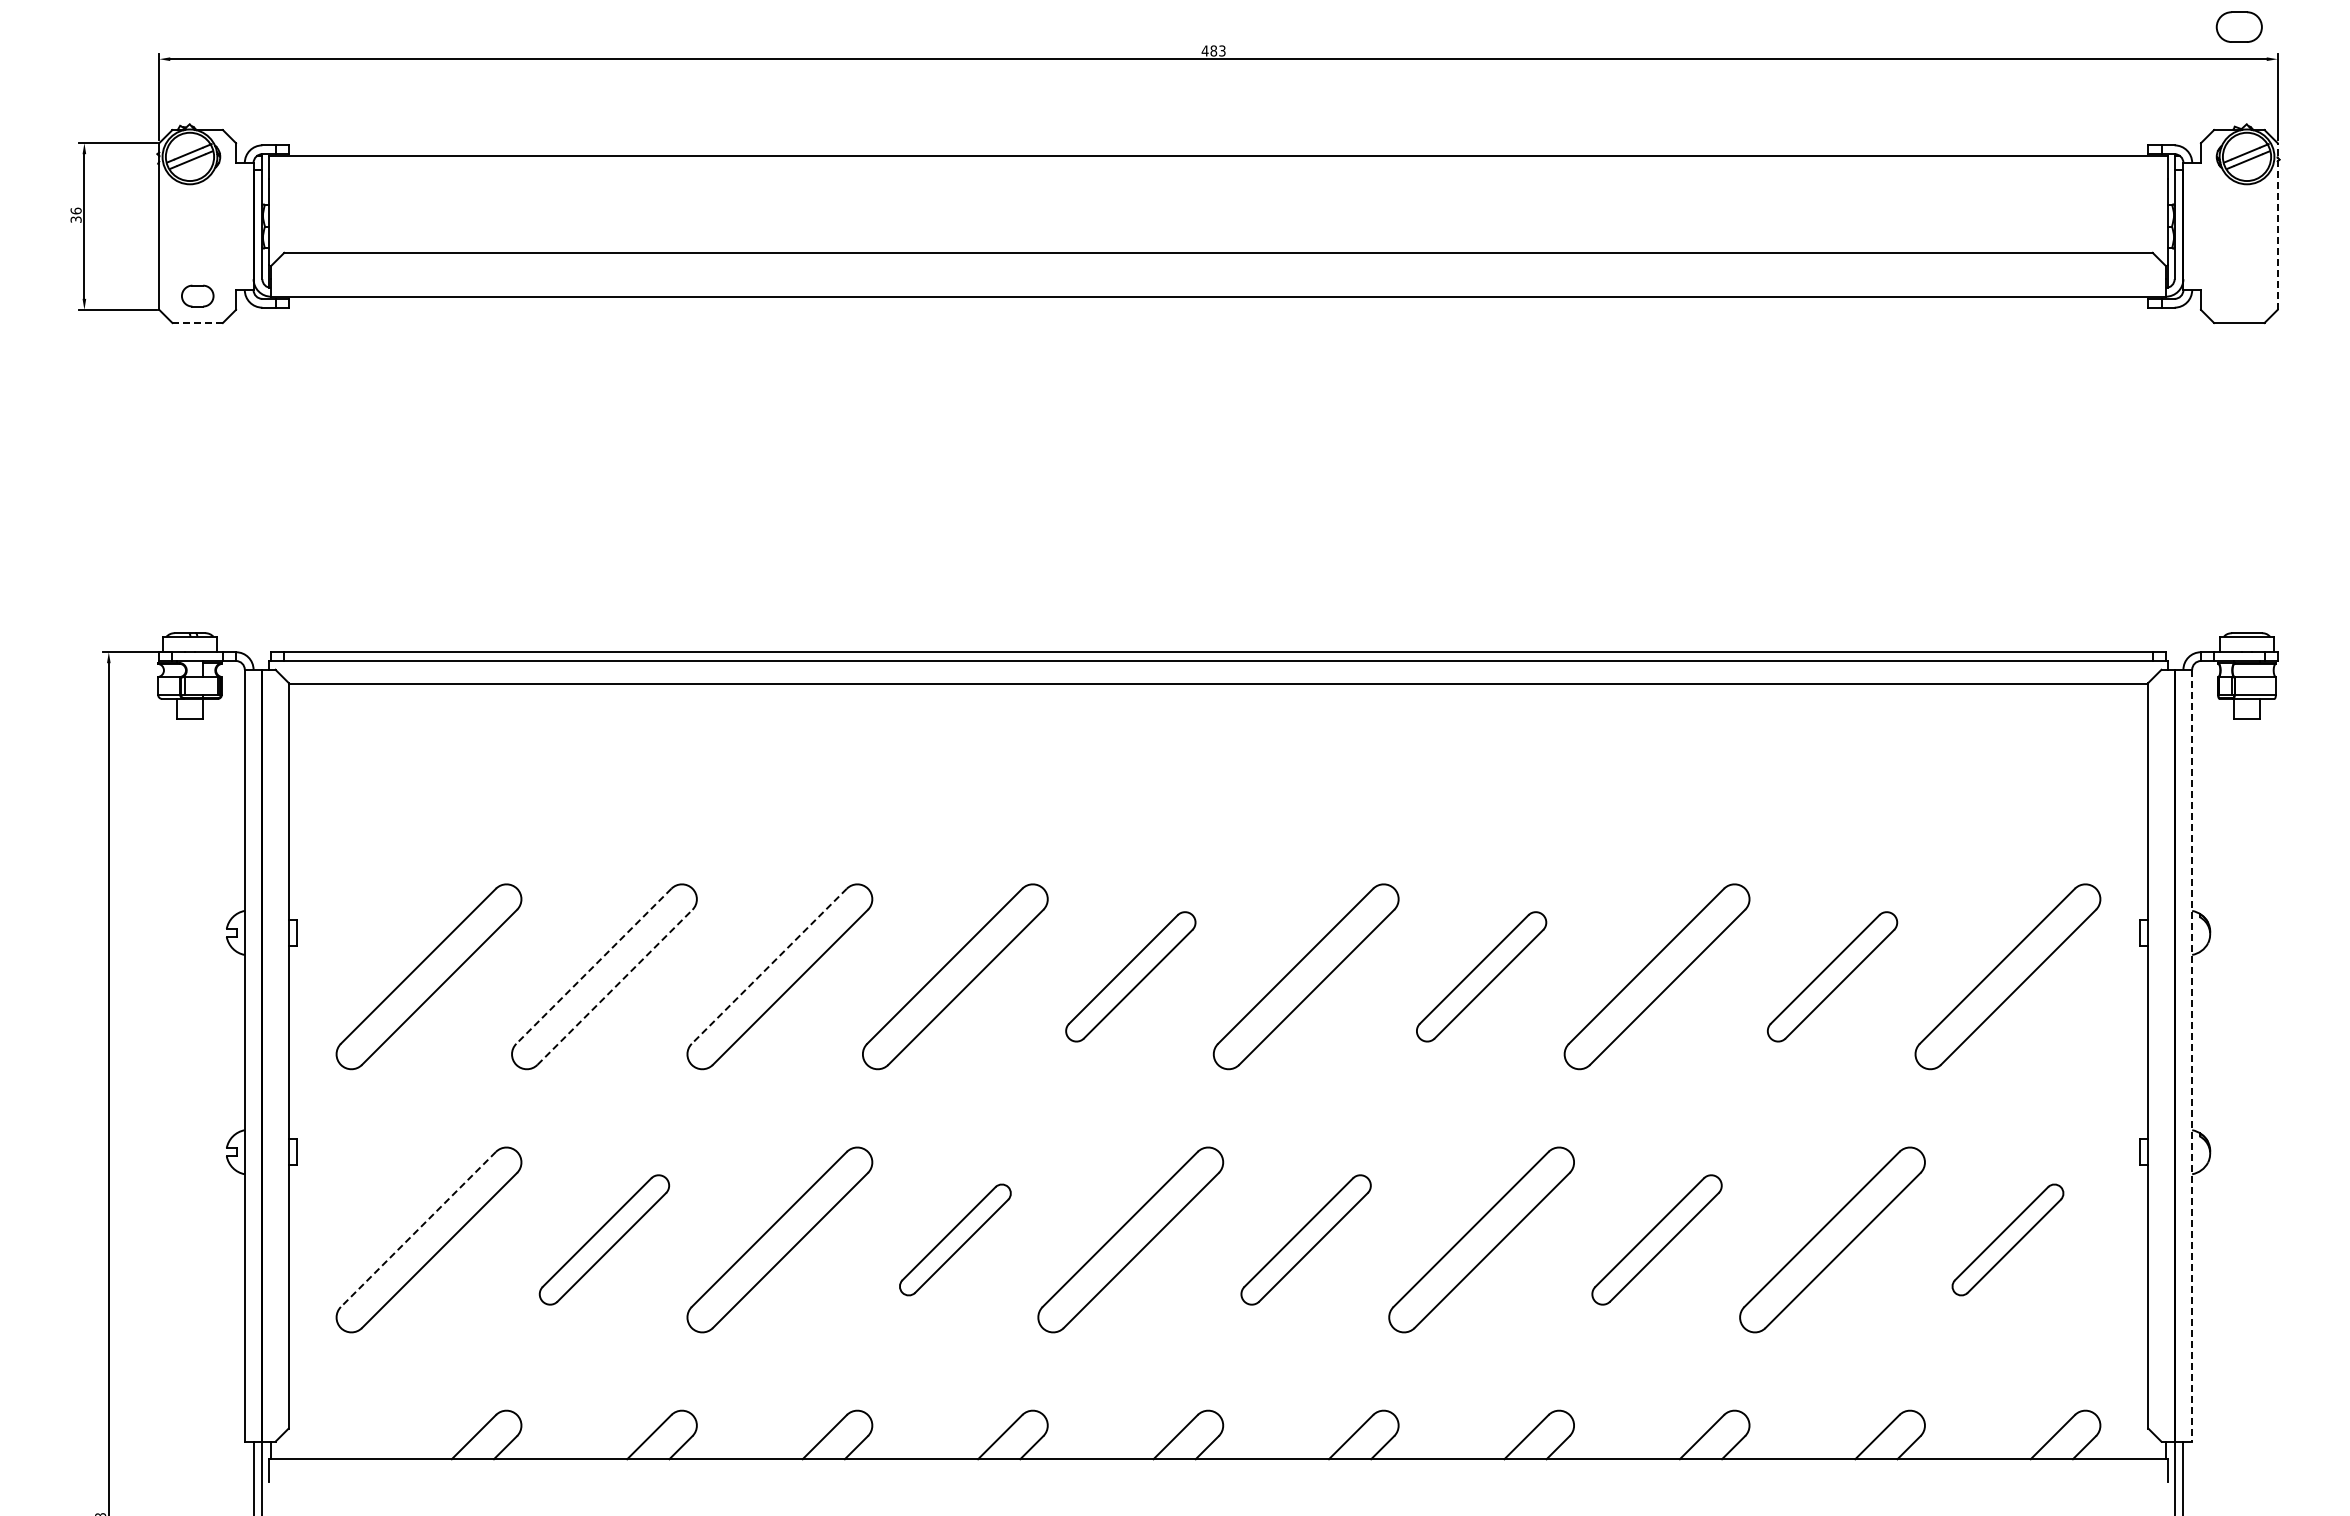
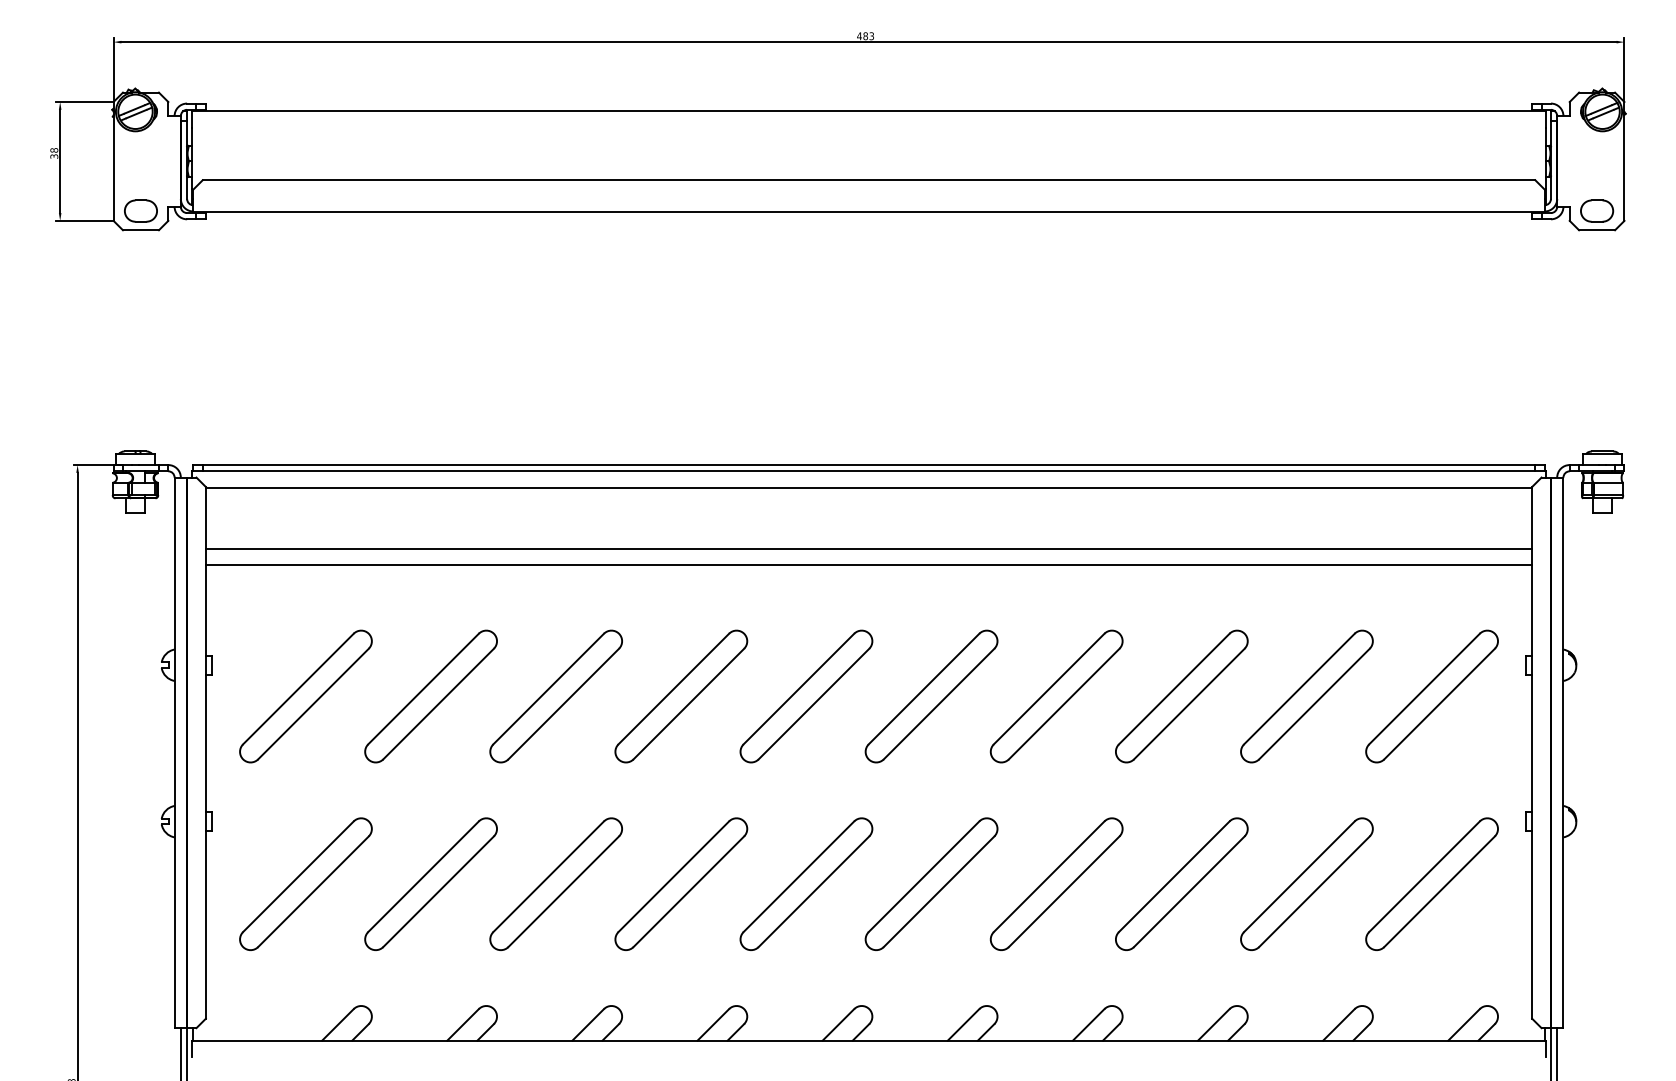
part: (2238, 26) -> (1596, 210), moved
text: (75, 210) -> (53, 150), 36 -> 38
line: (2277, 226) -> (1624, 161), dashed -> solid
part: (197, 295) -> (140, 210), size x1.43
line: (198, 323) -> (141, 230), dashed -> solid
line: (1218, 769) -> (869, 548), added
line: (1218, 792) -> (869, 565), added
line: (593, 966) -> (423, 689), dashed -> solid
line: (769, 966) -> (548, 689), dashed -> solid
part: (1130, 976) -> (806, 696), size x1.43
part: (1481, 976) -> (1056, 696), size x1.43
part: (1832, 976) -> (1306, 696), size x1.43
line: (615, 987) -> (438, 704), dashed -> solid
line: (2192, 1055) -> (1563, 752), dashed -> solid
line: (418, 1229) -> (298, 876), dashed -> solid
part: (604, 1239) -> (431, 883), size x1.43
part: (955, 1239) -> (681, 883), size x1.67
part: (1305, 1239) -> (931, 883), size x1.43
part: (1656, 1239) -> (1181, 883), size x1.43
part: (2007, 1239) -> (1431, 883), size x1.67

